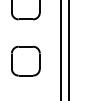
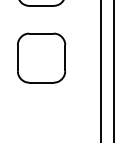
part: (25, 60) -> (40, 56), moved

